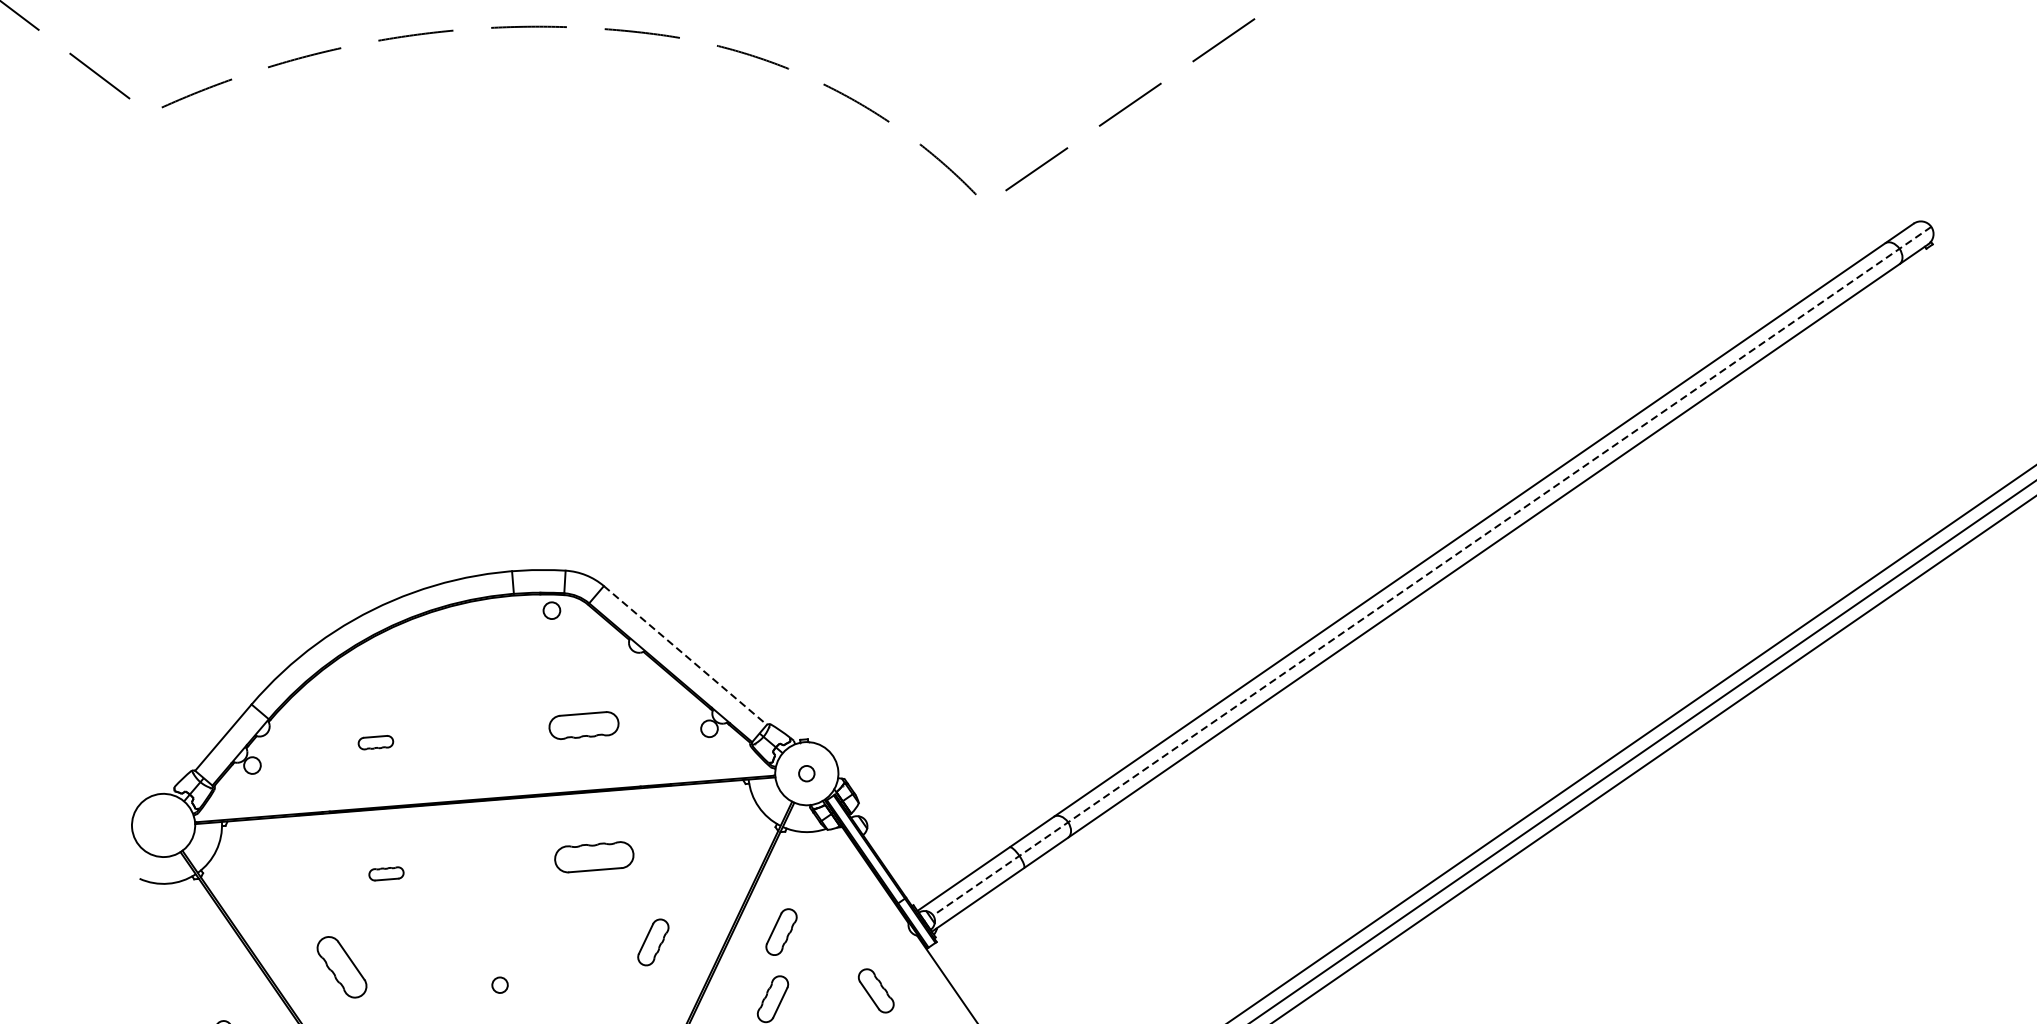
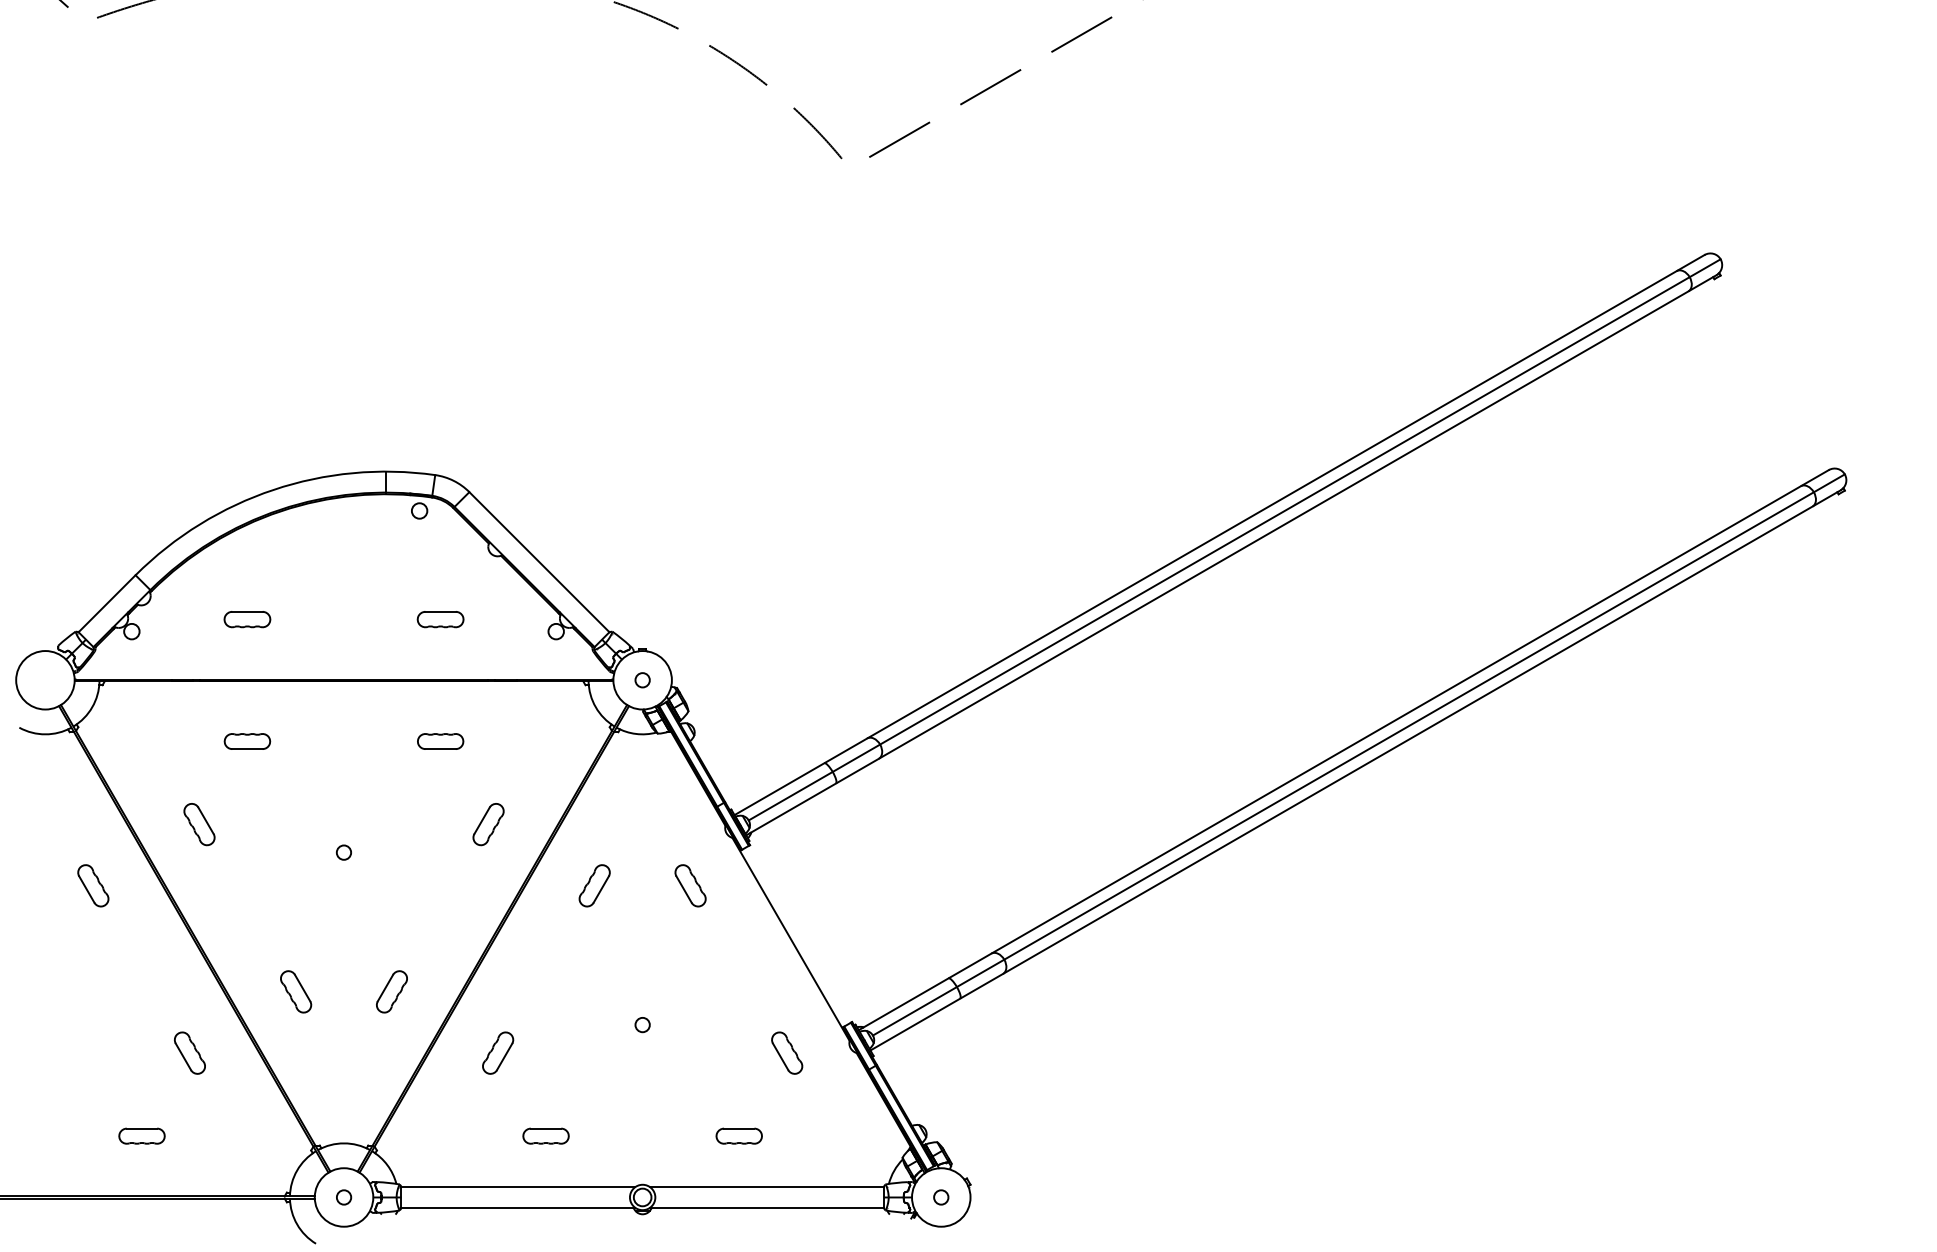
line: (1432, 571) -> (1234, 540), dashed -> solid
line: (685, 655) -> (539, 562), dashed -> solid
part: (583, 725) -> (440, 619), size x0.71
part: (375, 742) -> (247, 619), size x1.43
part: (594, 857) -> (440, 741), size x0.62
part: (386, 873) -> (247, 741), size x1.43
part: (781, 932) -> (607, 824), removed
part: (342, 967) -> (199, 824), size x0.71

